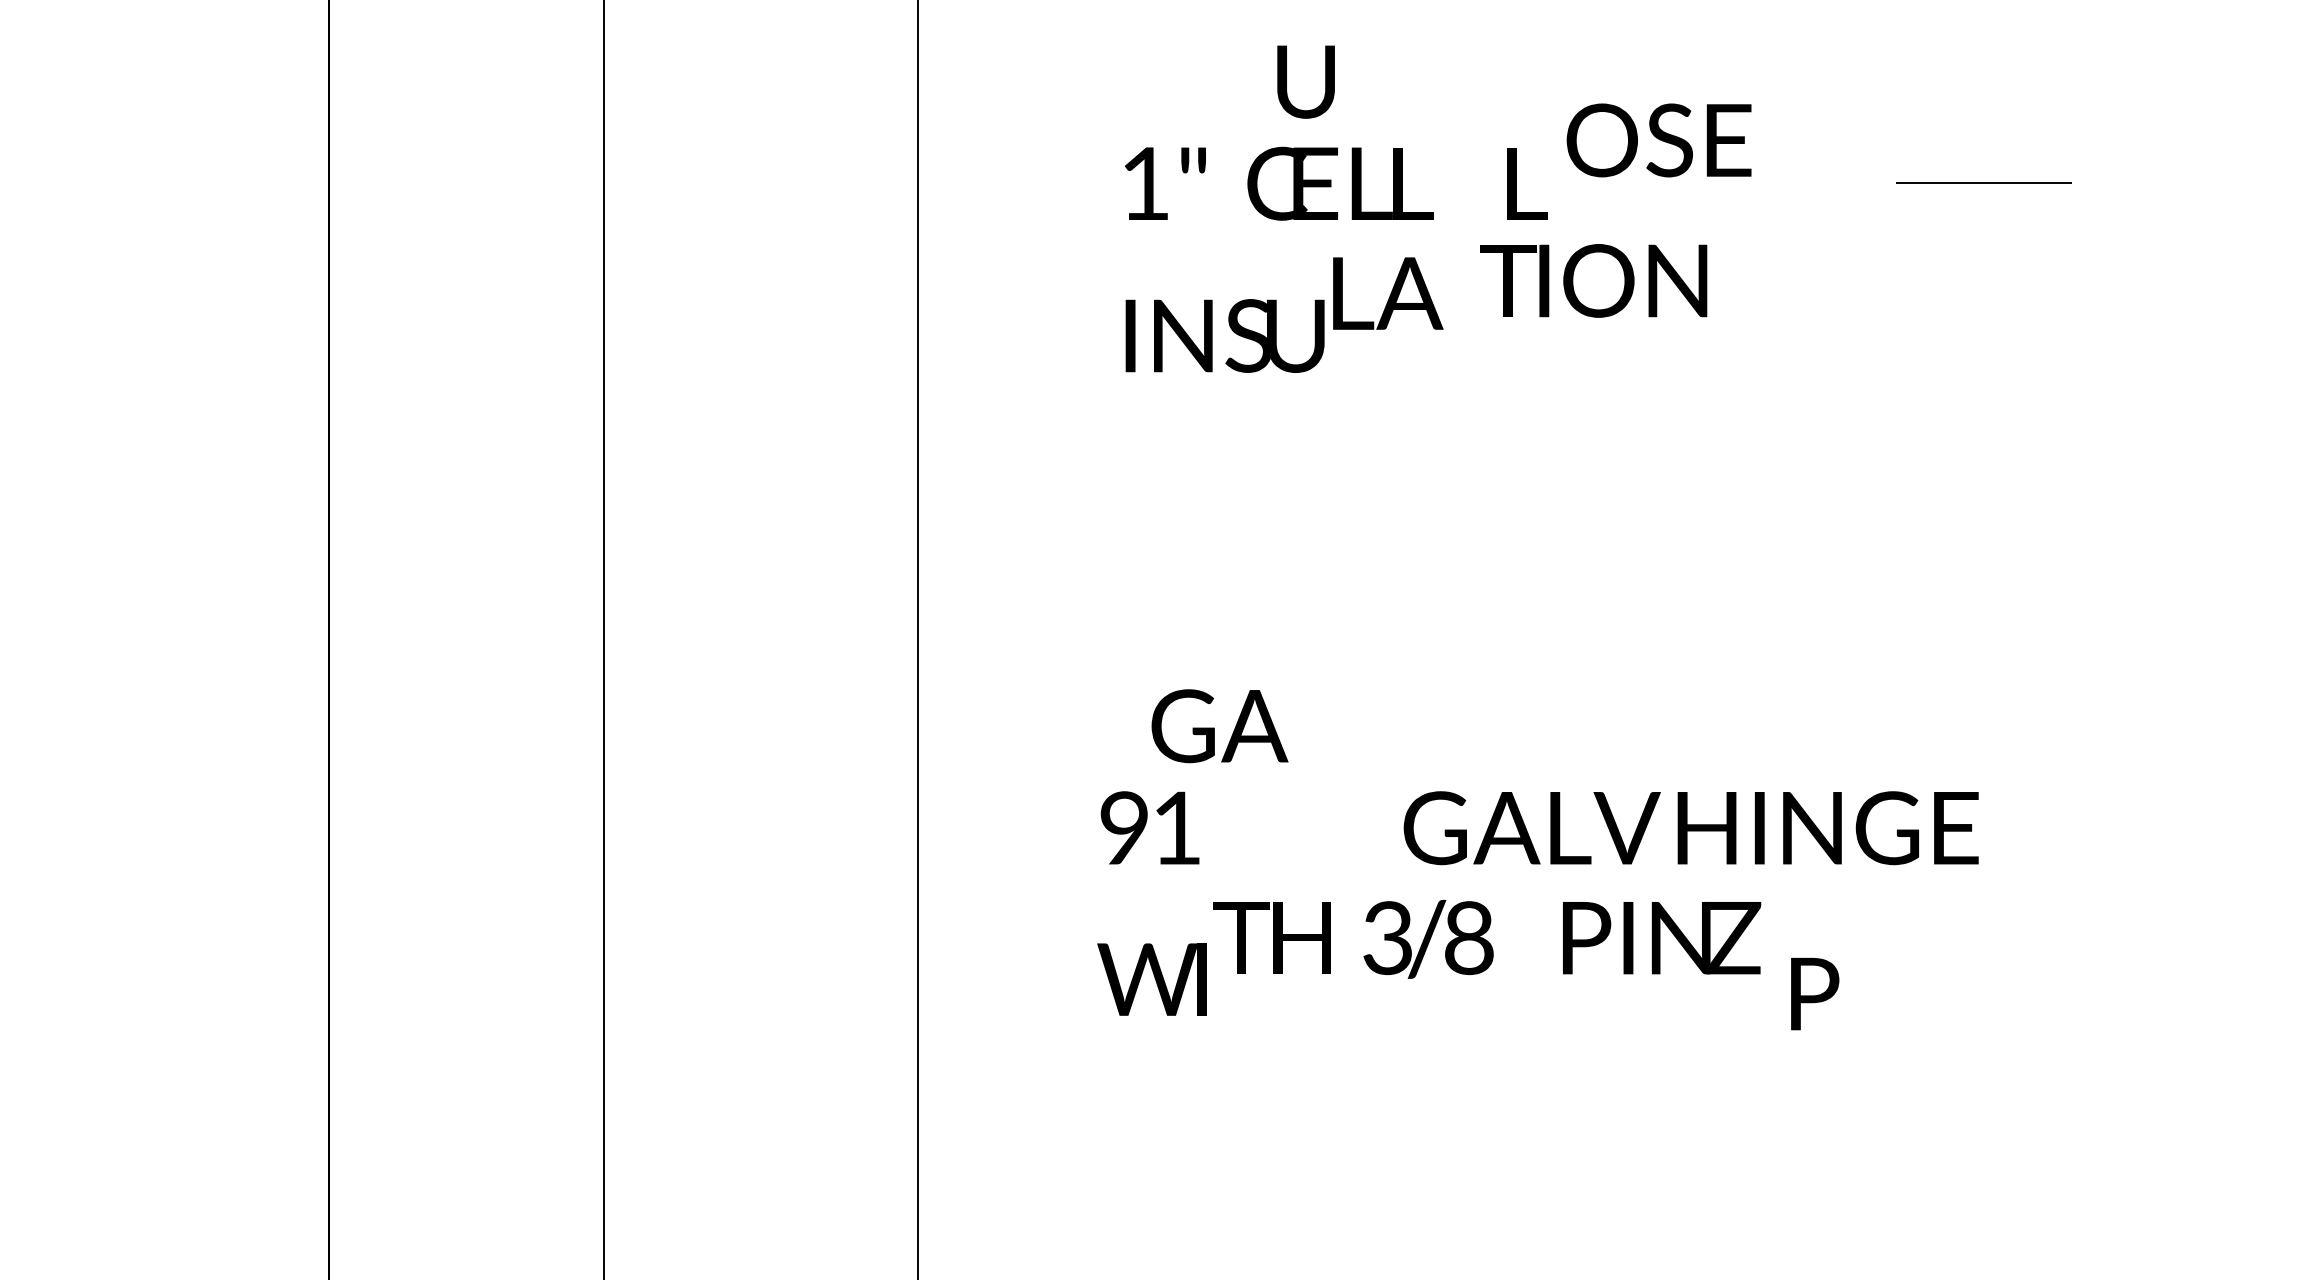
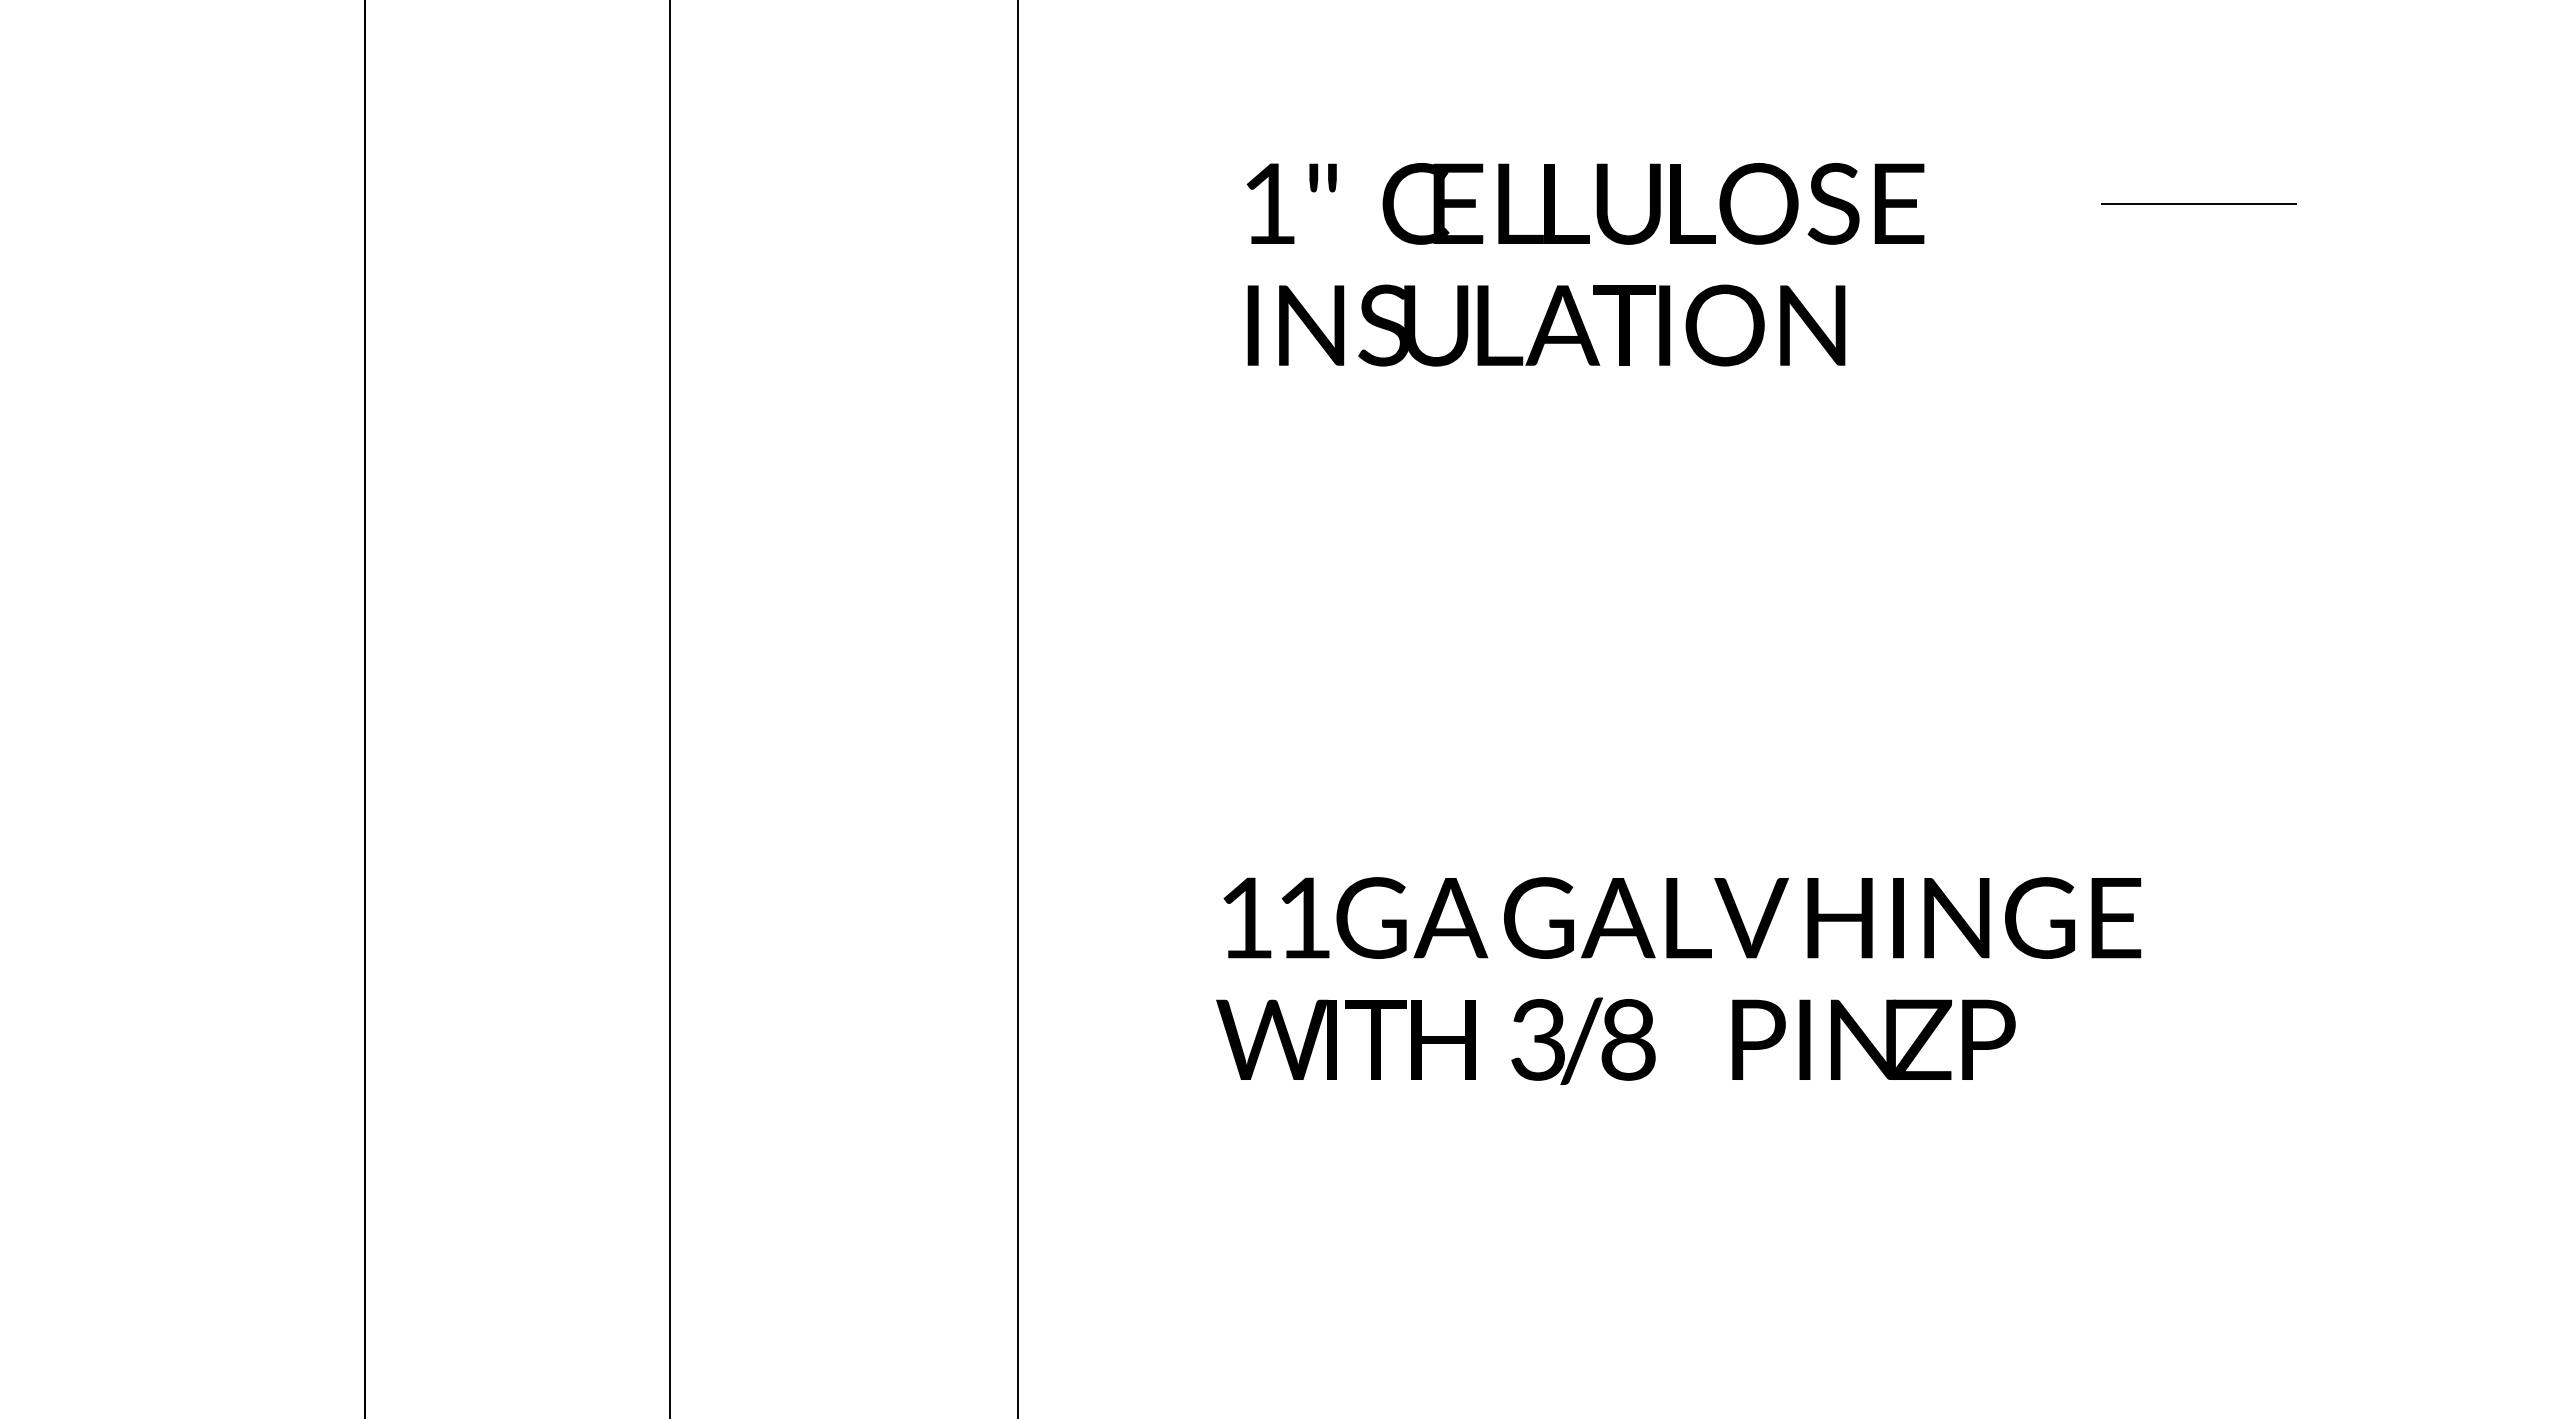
text: (1305, 81) -> (1628, 203), moved
text: (1658, 140) -> (1821, 203), moved
text: (1593, 280) -> (1719, 325), moved
text: (1224, 335) -> (1357, 325), moved
text: (1220, 725) -> (1412, 917), moved
text: (1124, 827) -> (1246, 917), 9 -> 1
text: (1691, 827) -> (1822, 917), moved
text: (1151, 979) -> (1276, 1039), moved
text: (1814, 993) -> (1988, 1039), moved

